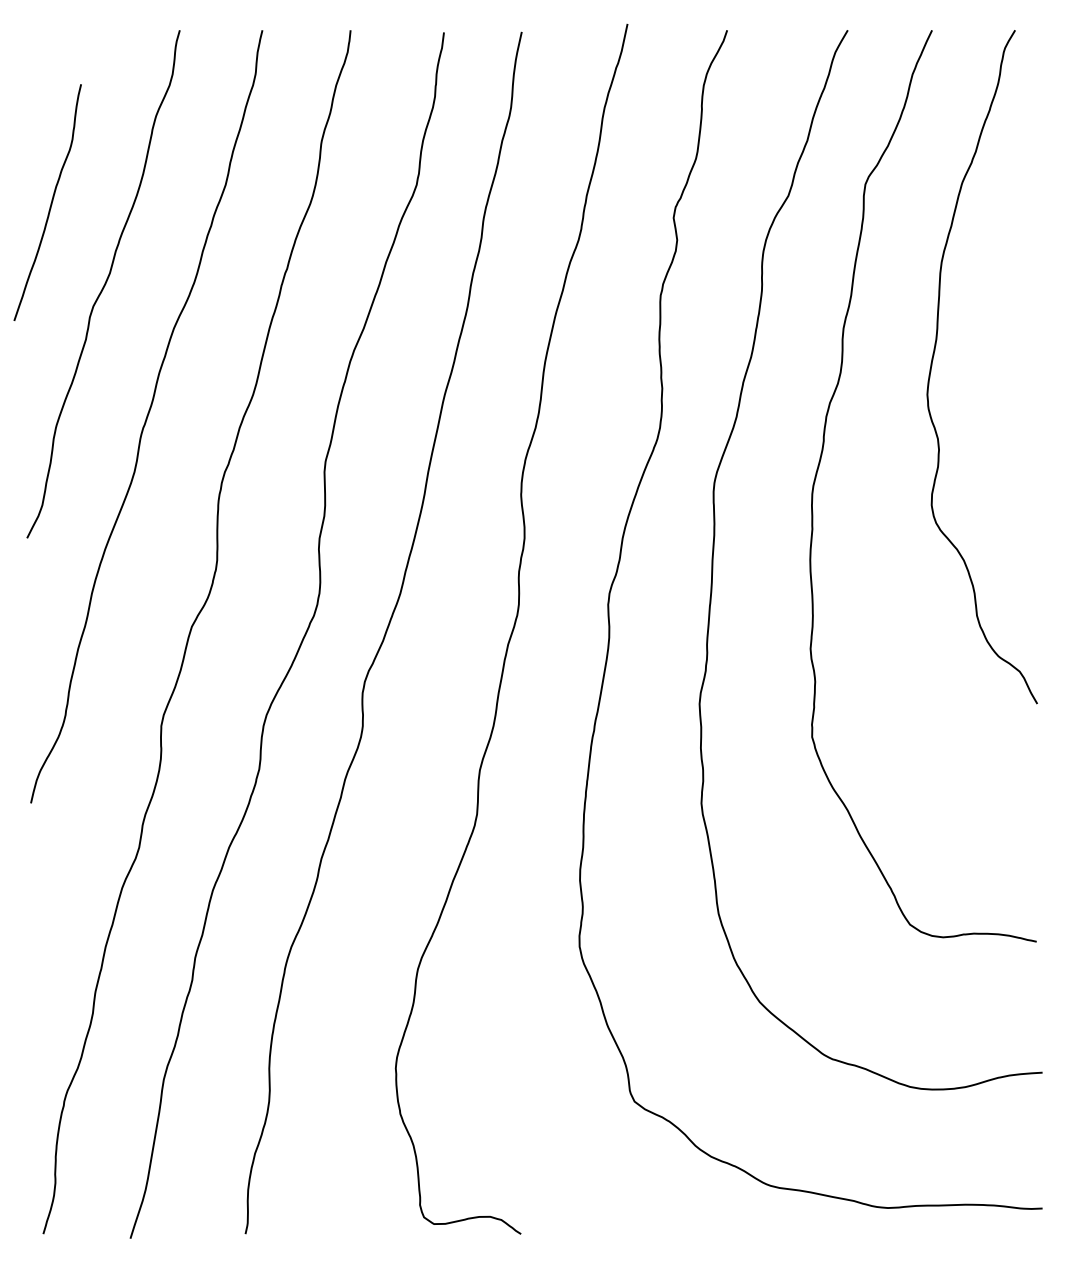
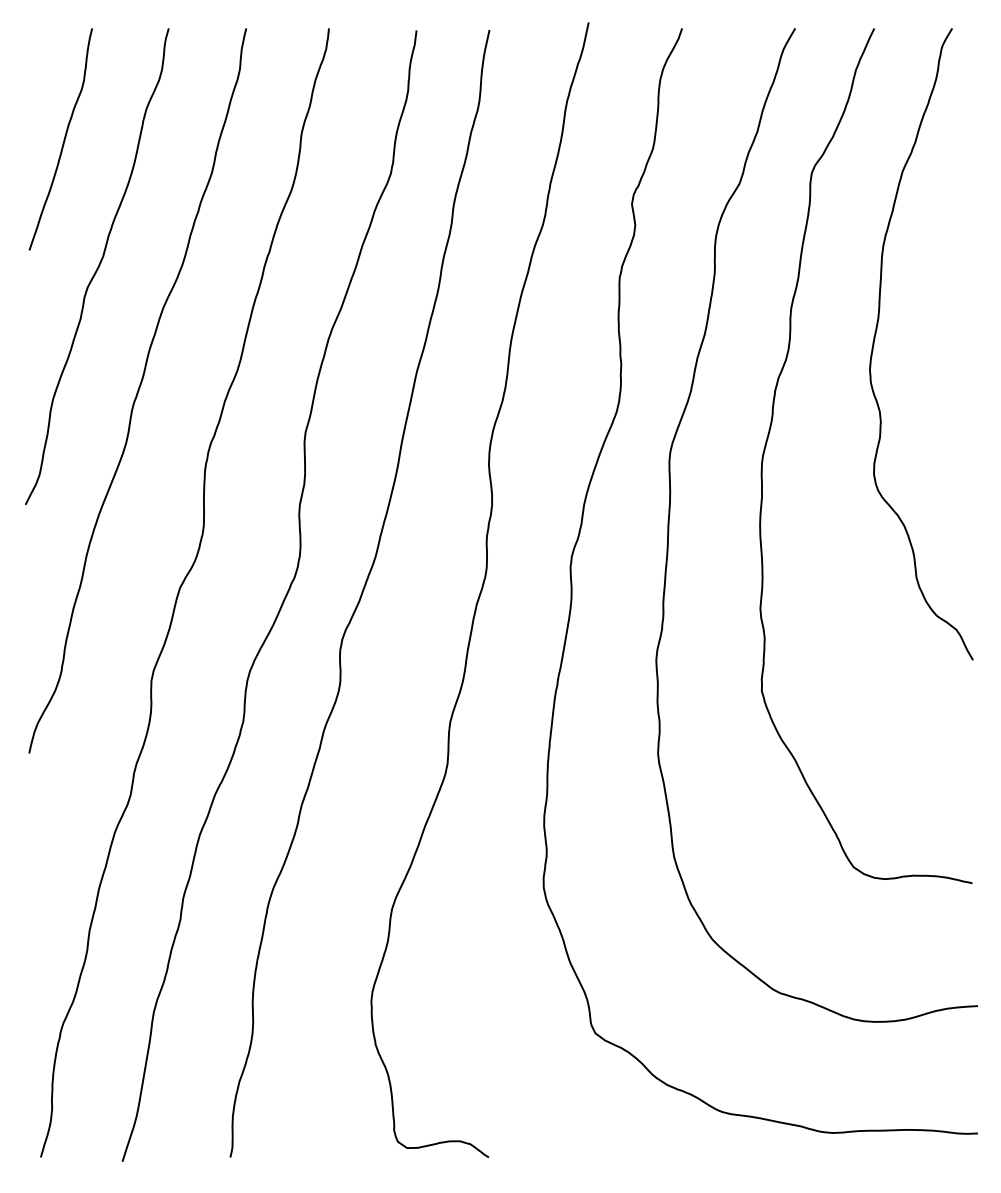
curve: (50, 203) -> (63, 140), moved

